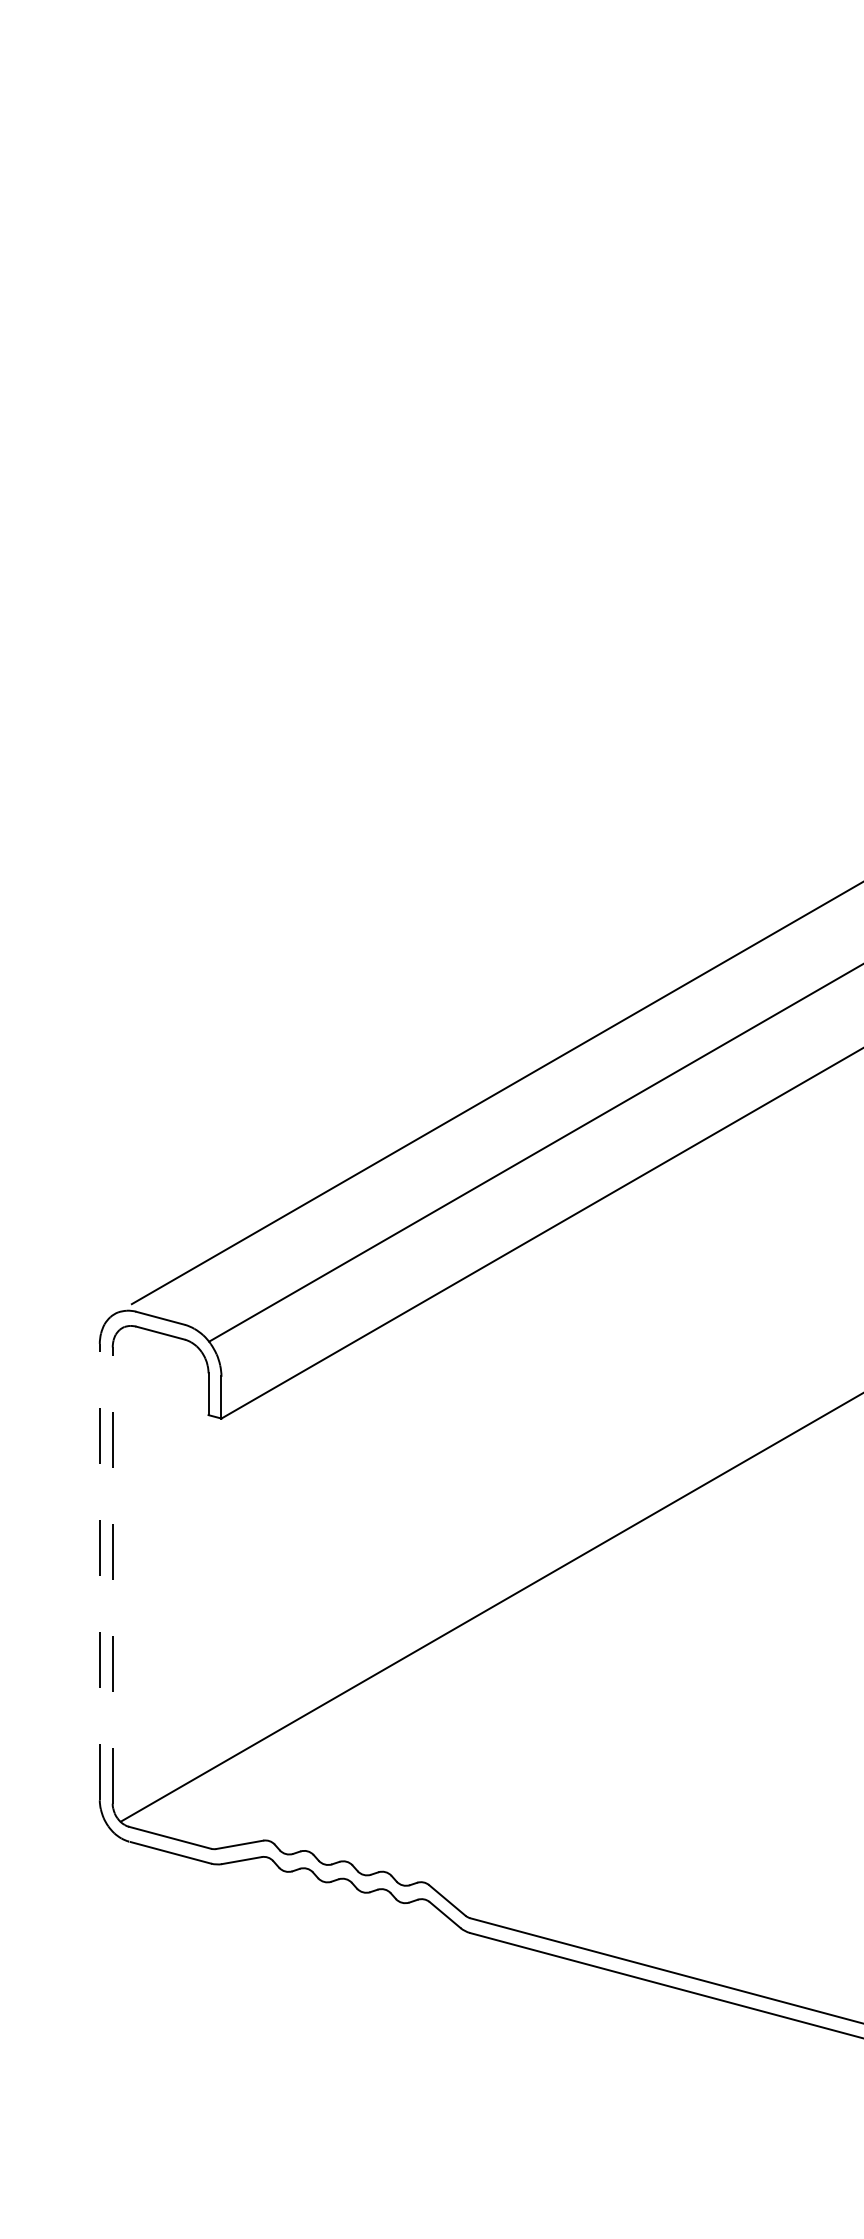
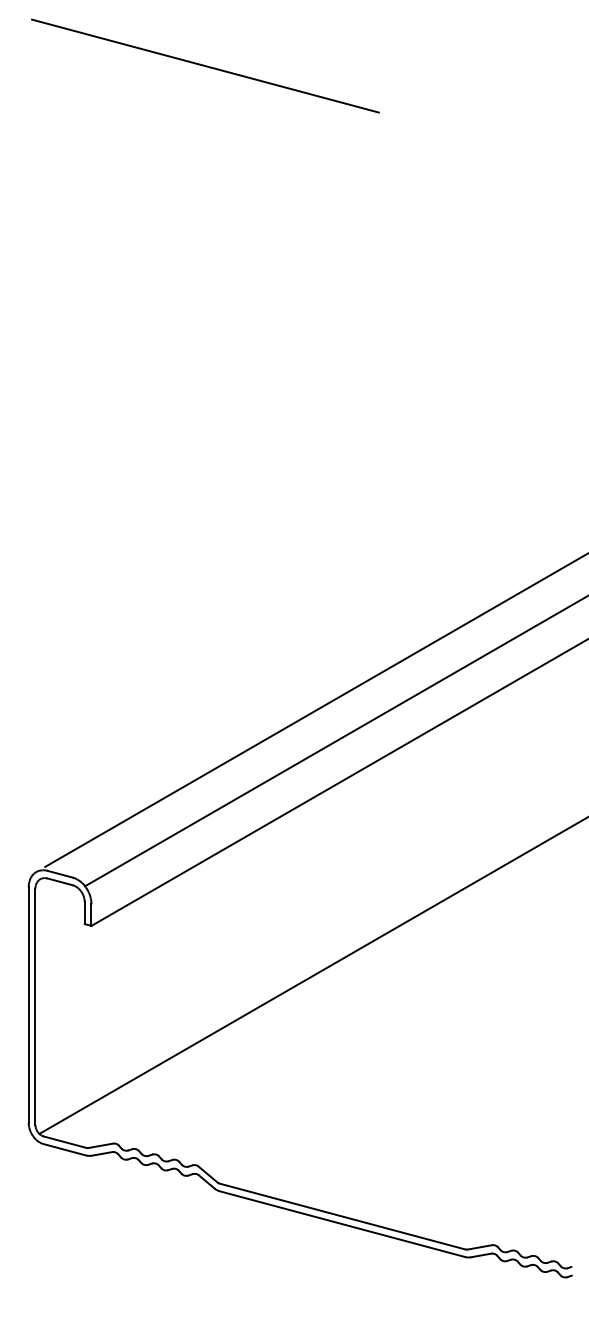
line: (99, 1572) -> (28, 1005), dashed -> solid
line: (112, 1574) -> (35, 1006), dashed -> solid

